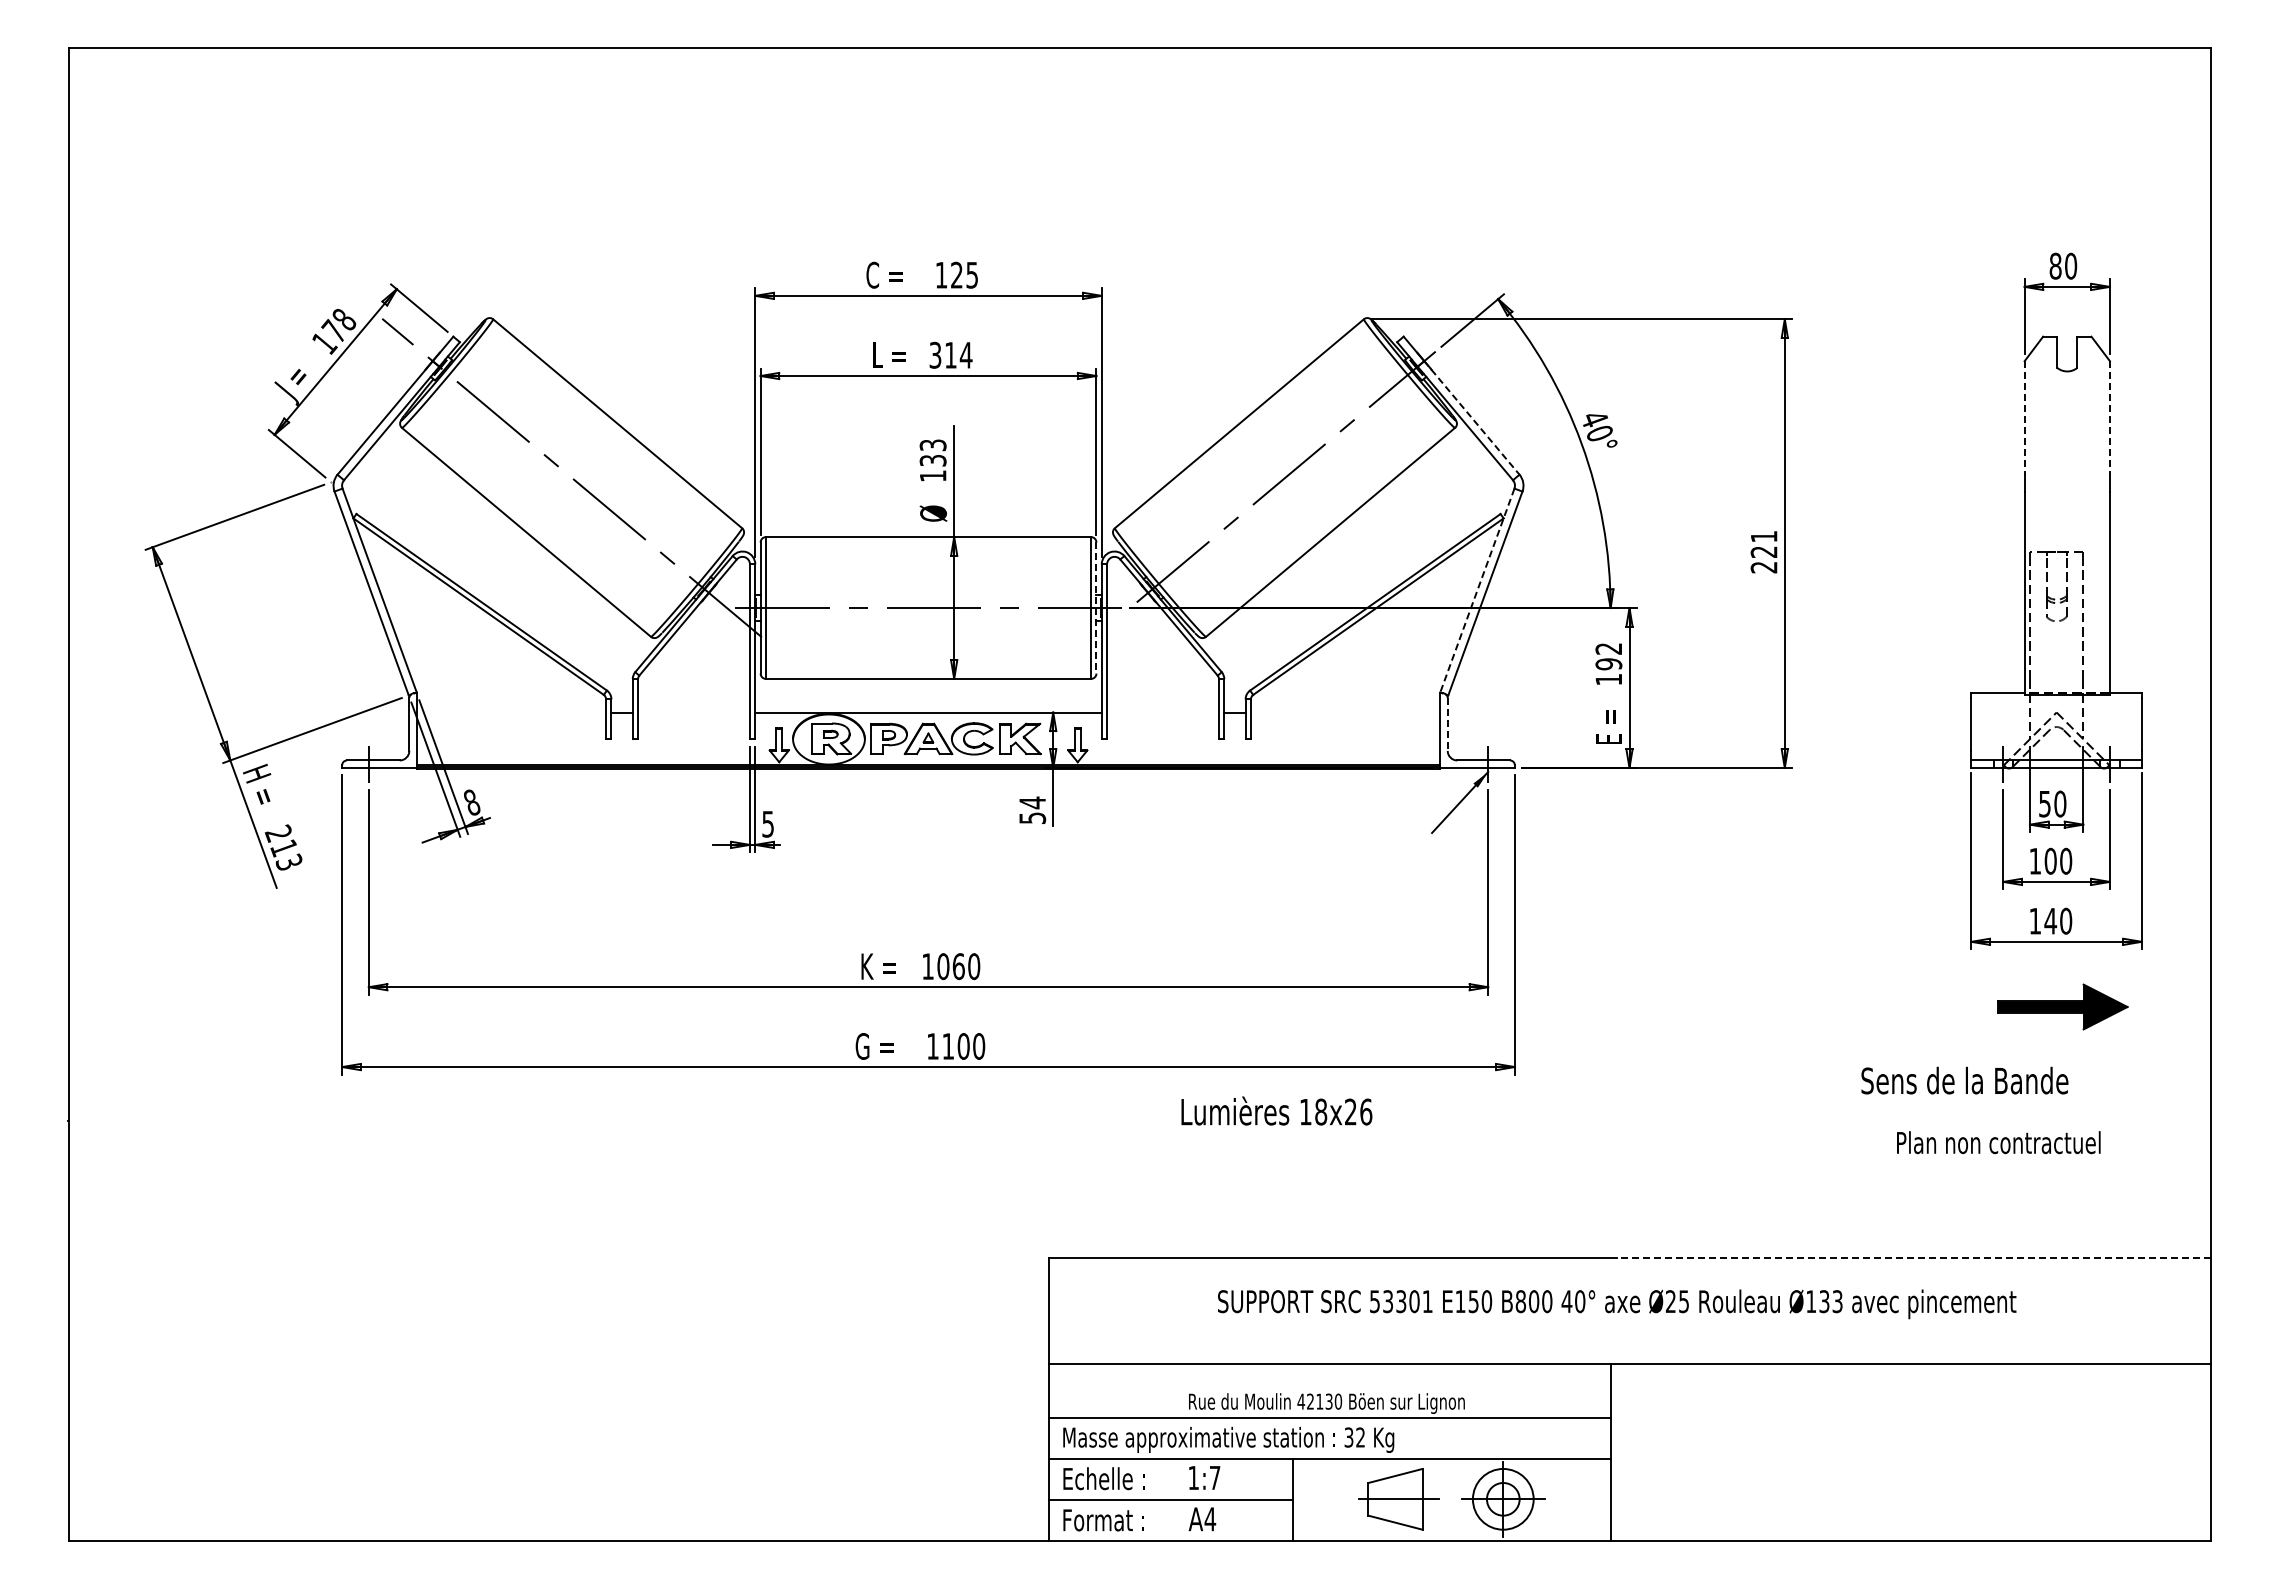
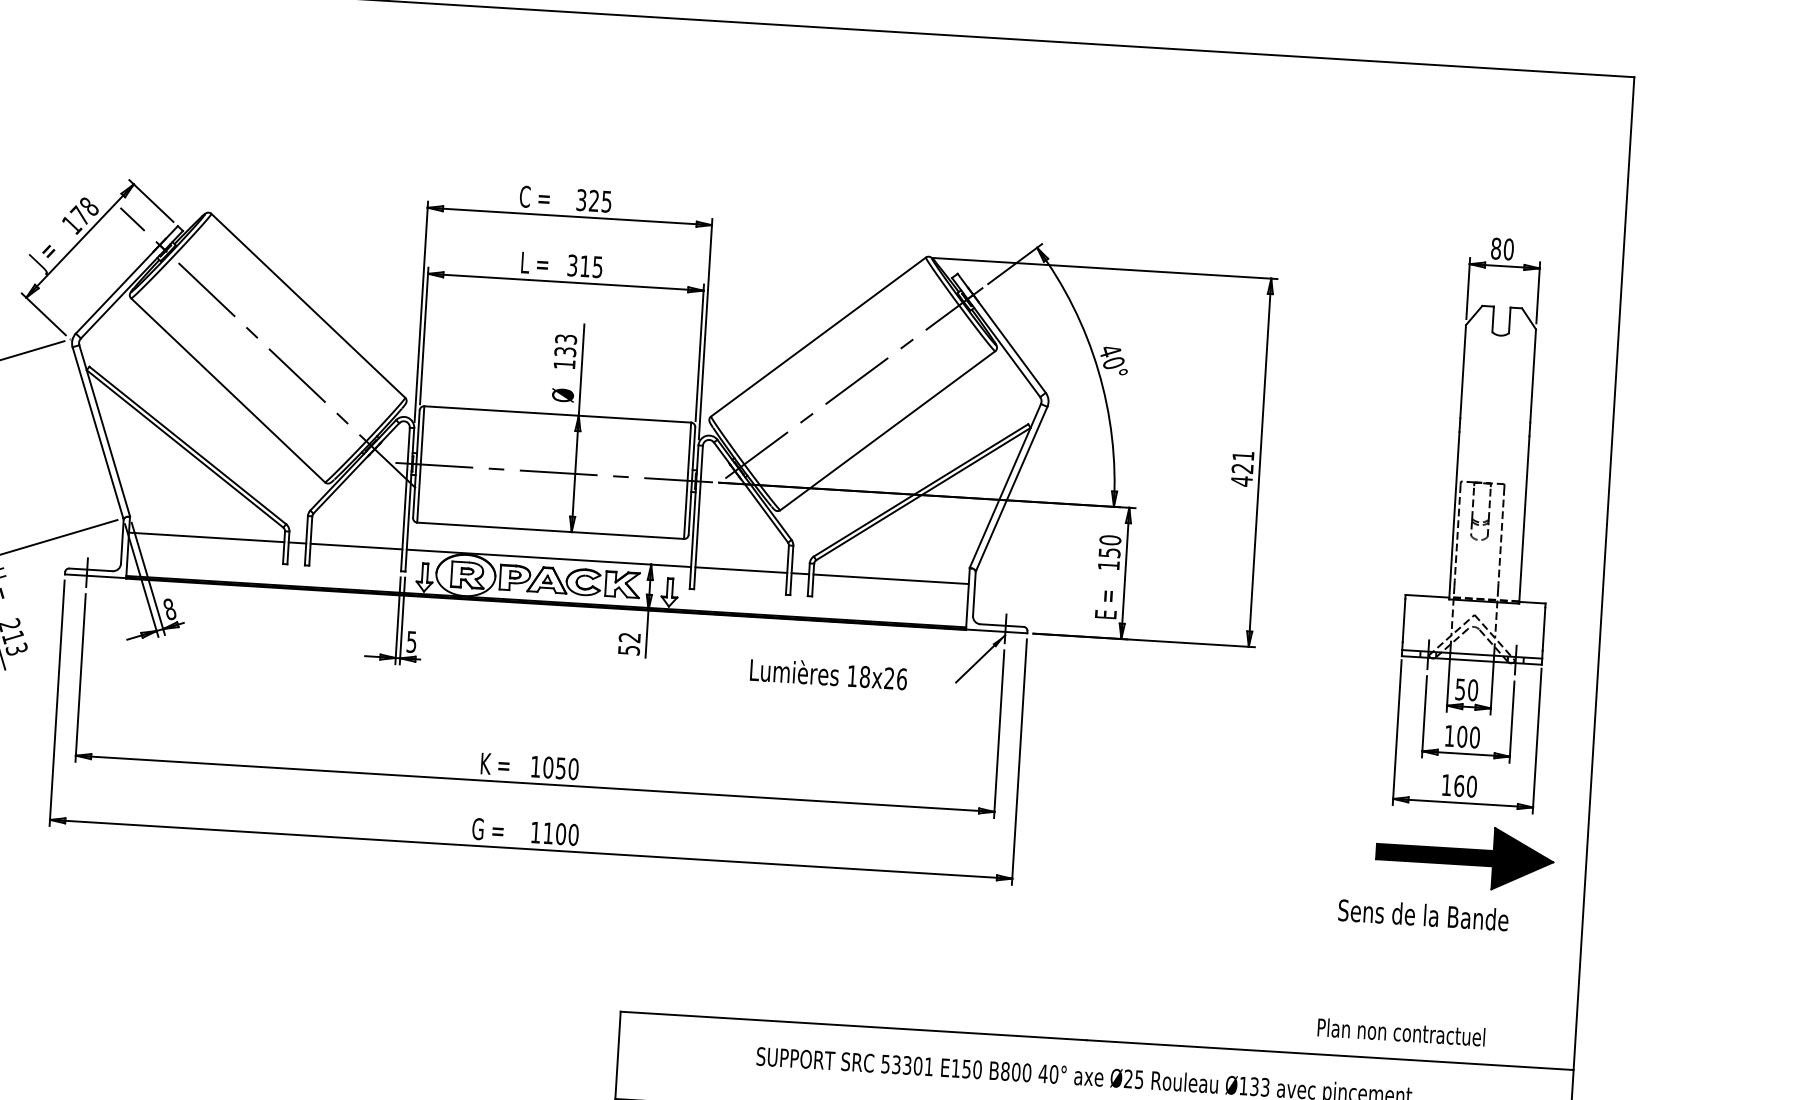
text: (941, 274) -> (581, 199), 125 -> 325
text: (965, 355) -> (597, 267), 314 -> 315
line: (2024, 417) -> (1463, 371), dashed -> solid
line: (2109, 417) -> (1532, 375), dashed -> solid
line: (1472, 418) -> (1010, 344), dashed -> solid
text: (1763, 567) -> (1241, 481), 221 -> 421
line: (1477, 590) -> (1005, 485), dashed -> solid
line: (1096, 608) -> (691, 481), dashed -> solid
text: (1608, 656) -> (1109, 546), 192 -> 150
line: (511, 712) -> (206, 537), added
line: (693, 712) -> (356, 546), added
line: (1162, 712) -> (740, 570), added
line: (1345, 712) -> (891, 579), added
line: (1447, 724) -> (974, 594), dashed -> solid
text: (1032, 802) -> (629, 637), 54 -> 52
text: (2050, 920) -> (1459, 785), 140 -> 160
text: (958, 966) -> (560, 768), 1060 -> 1050
part: (2062, 1006) -> (1464, 856), size x1.67
text: (1964, 1080) -> (1423, 914), moved
text: (1276, 1110) -> (828, 673), moved
text: (1998, 1142) -> (1401, 1032), moved
line: (1913, 1257) -> (1329, 1055), dashed -> solid

